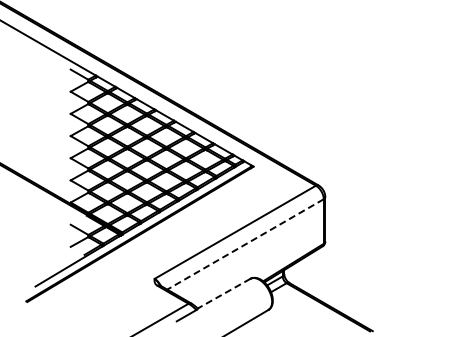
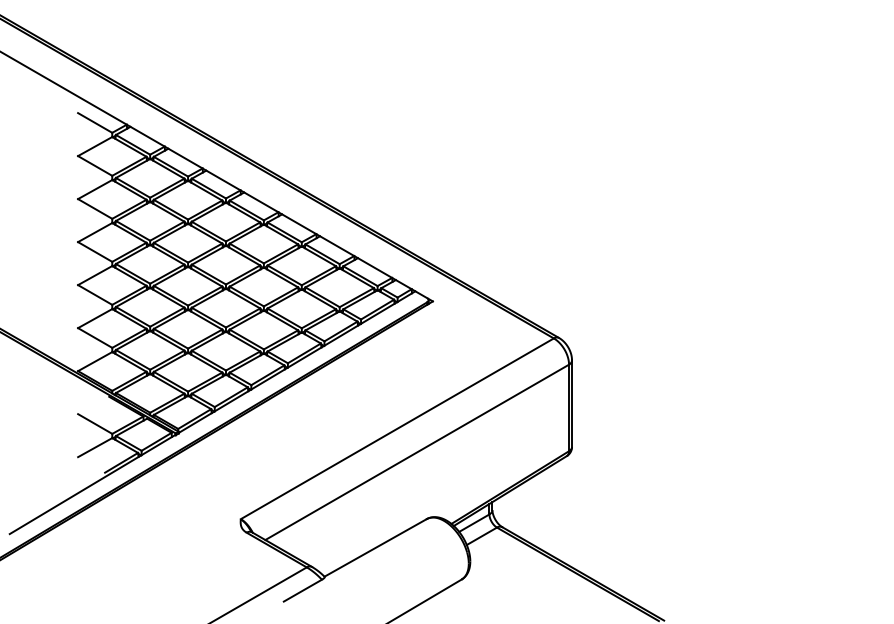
line: (245, 244) -> (417, 452), dashed -> solid
line: (223, 293) -> (374, 547), dashed -> solid

